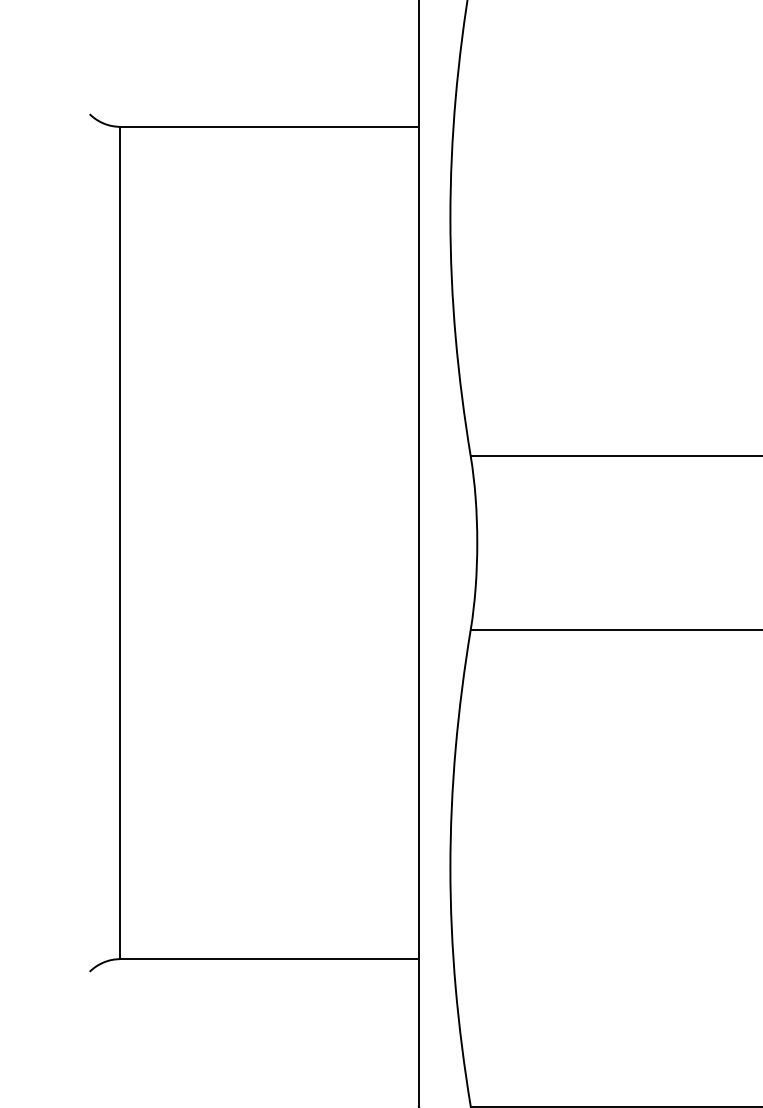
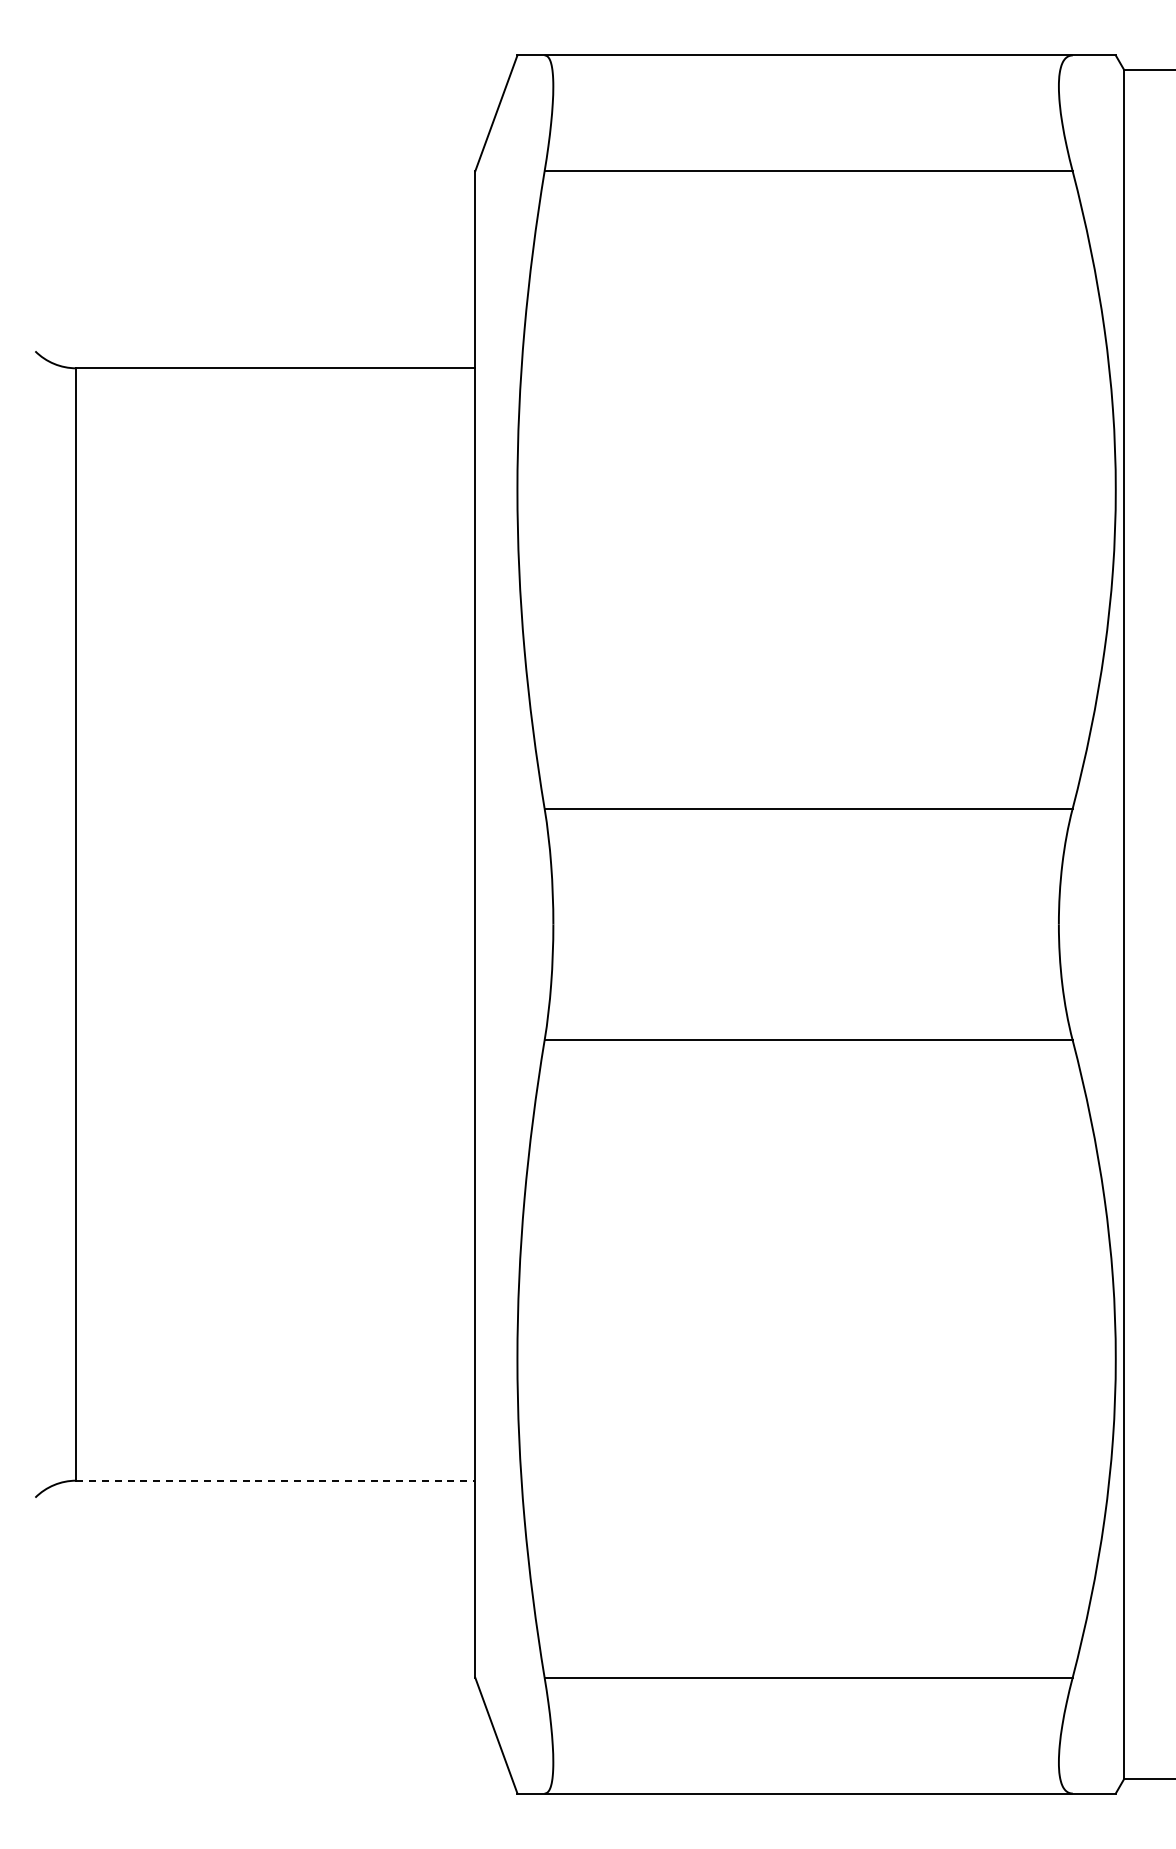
line: (270, 959) -> (276, 1480), solid -> dashed

